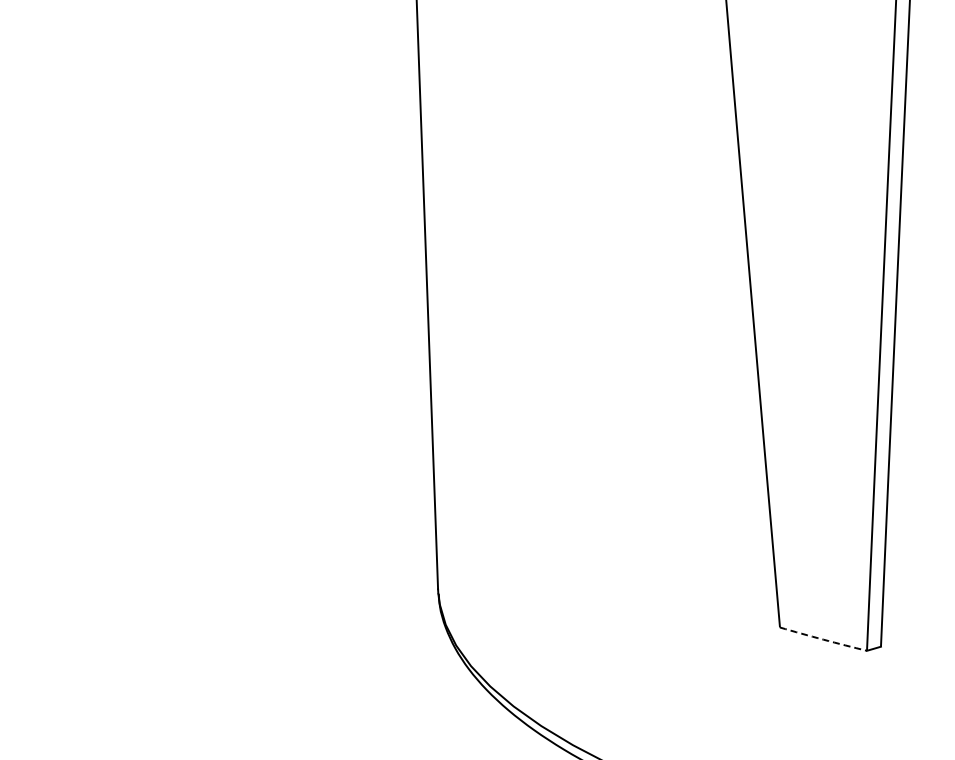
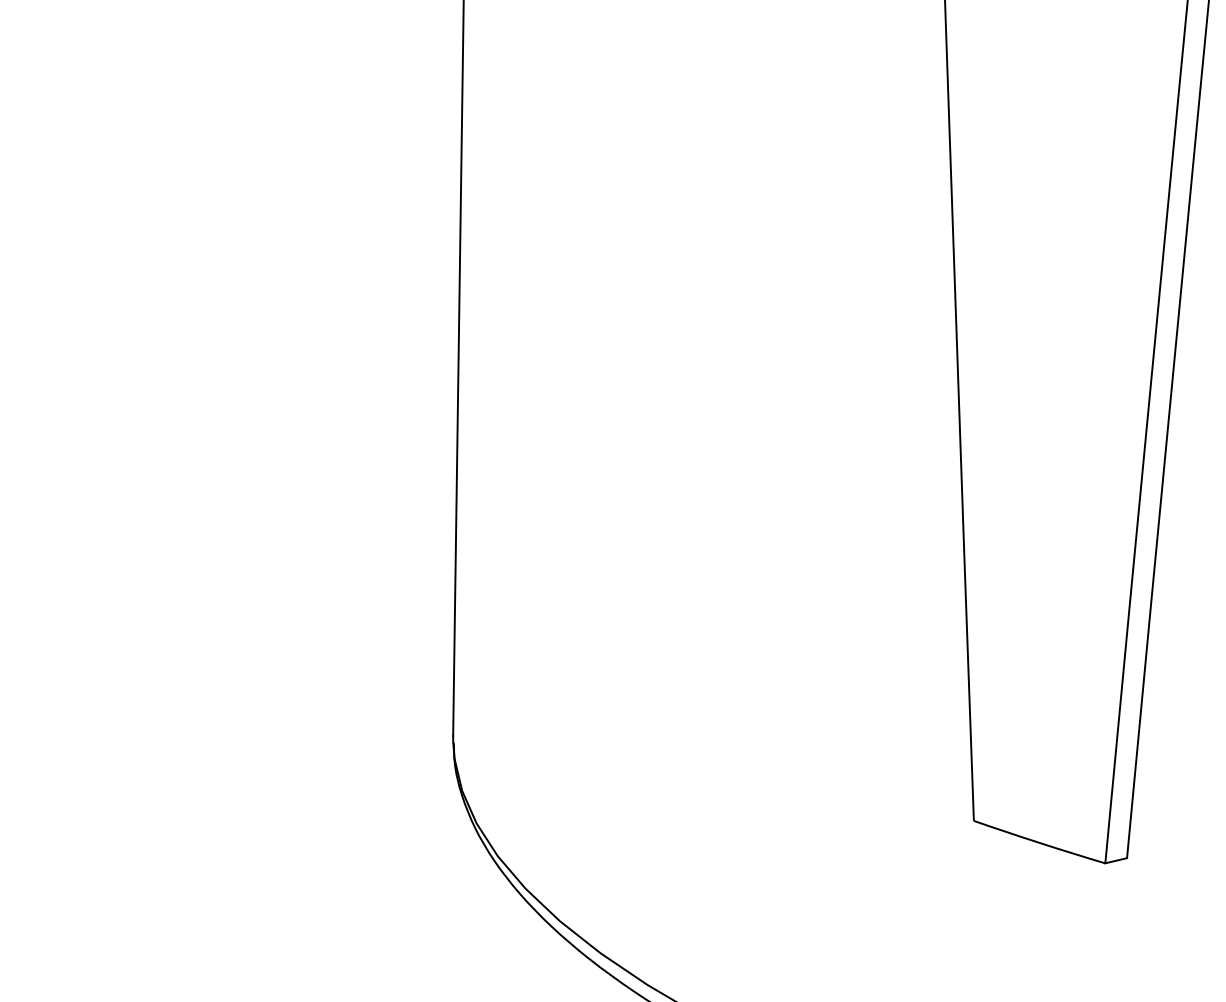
arc: (823, 639) -> (1039, 842), dashed -> solid

